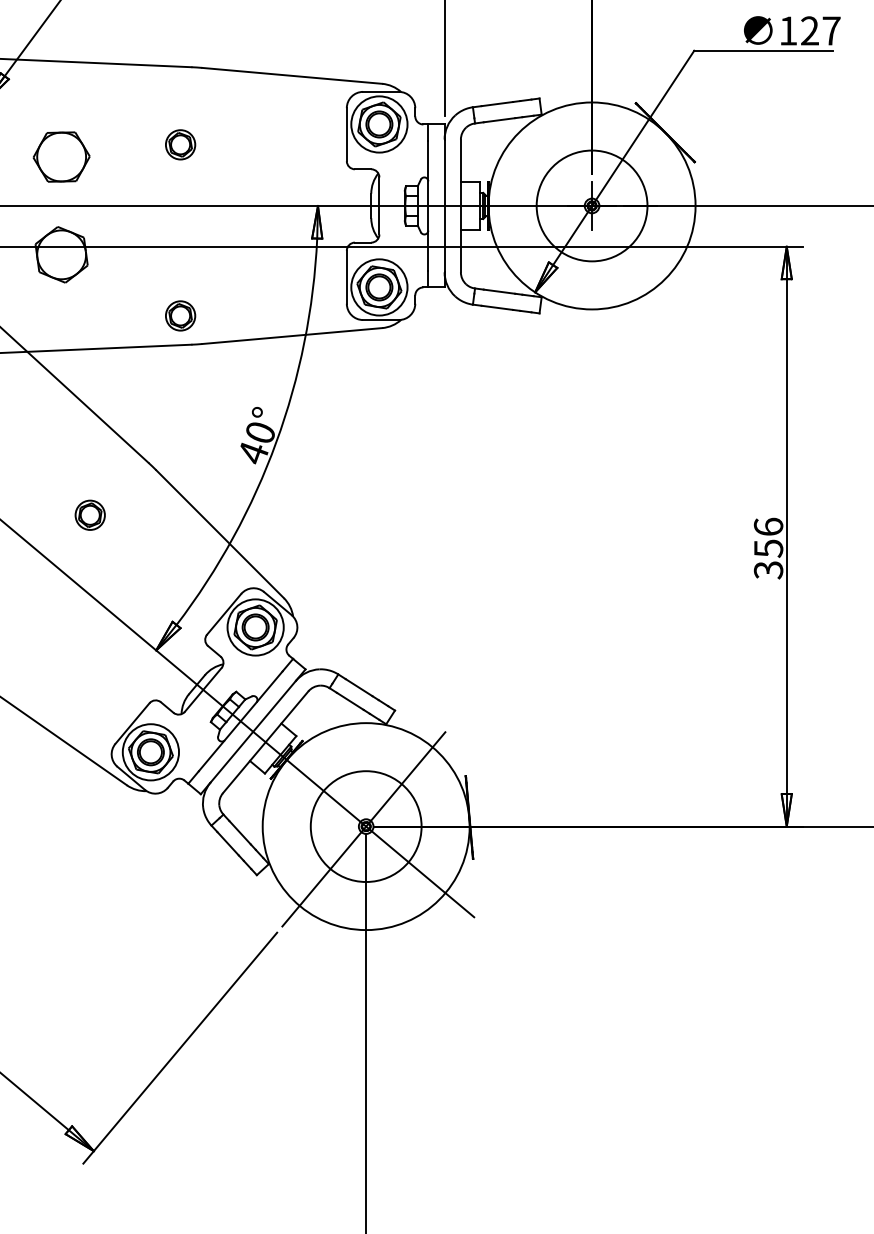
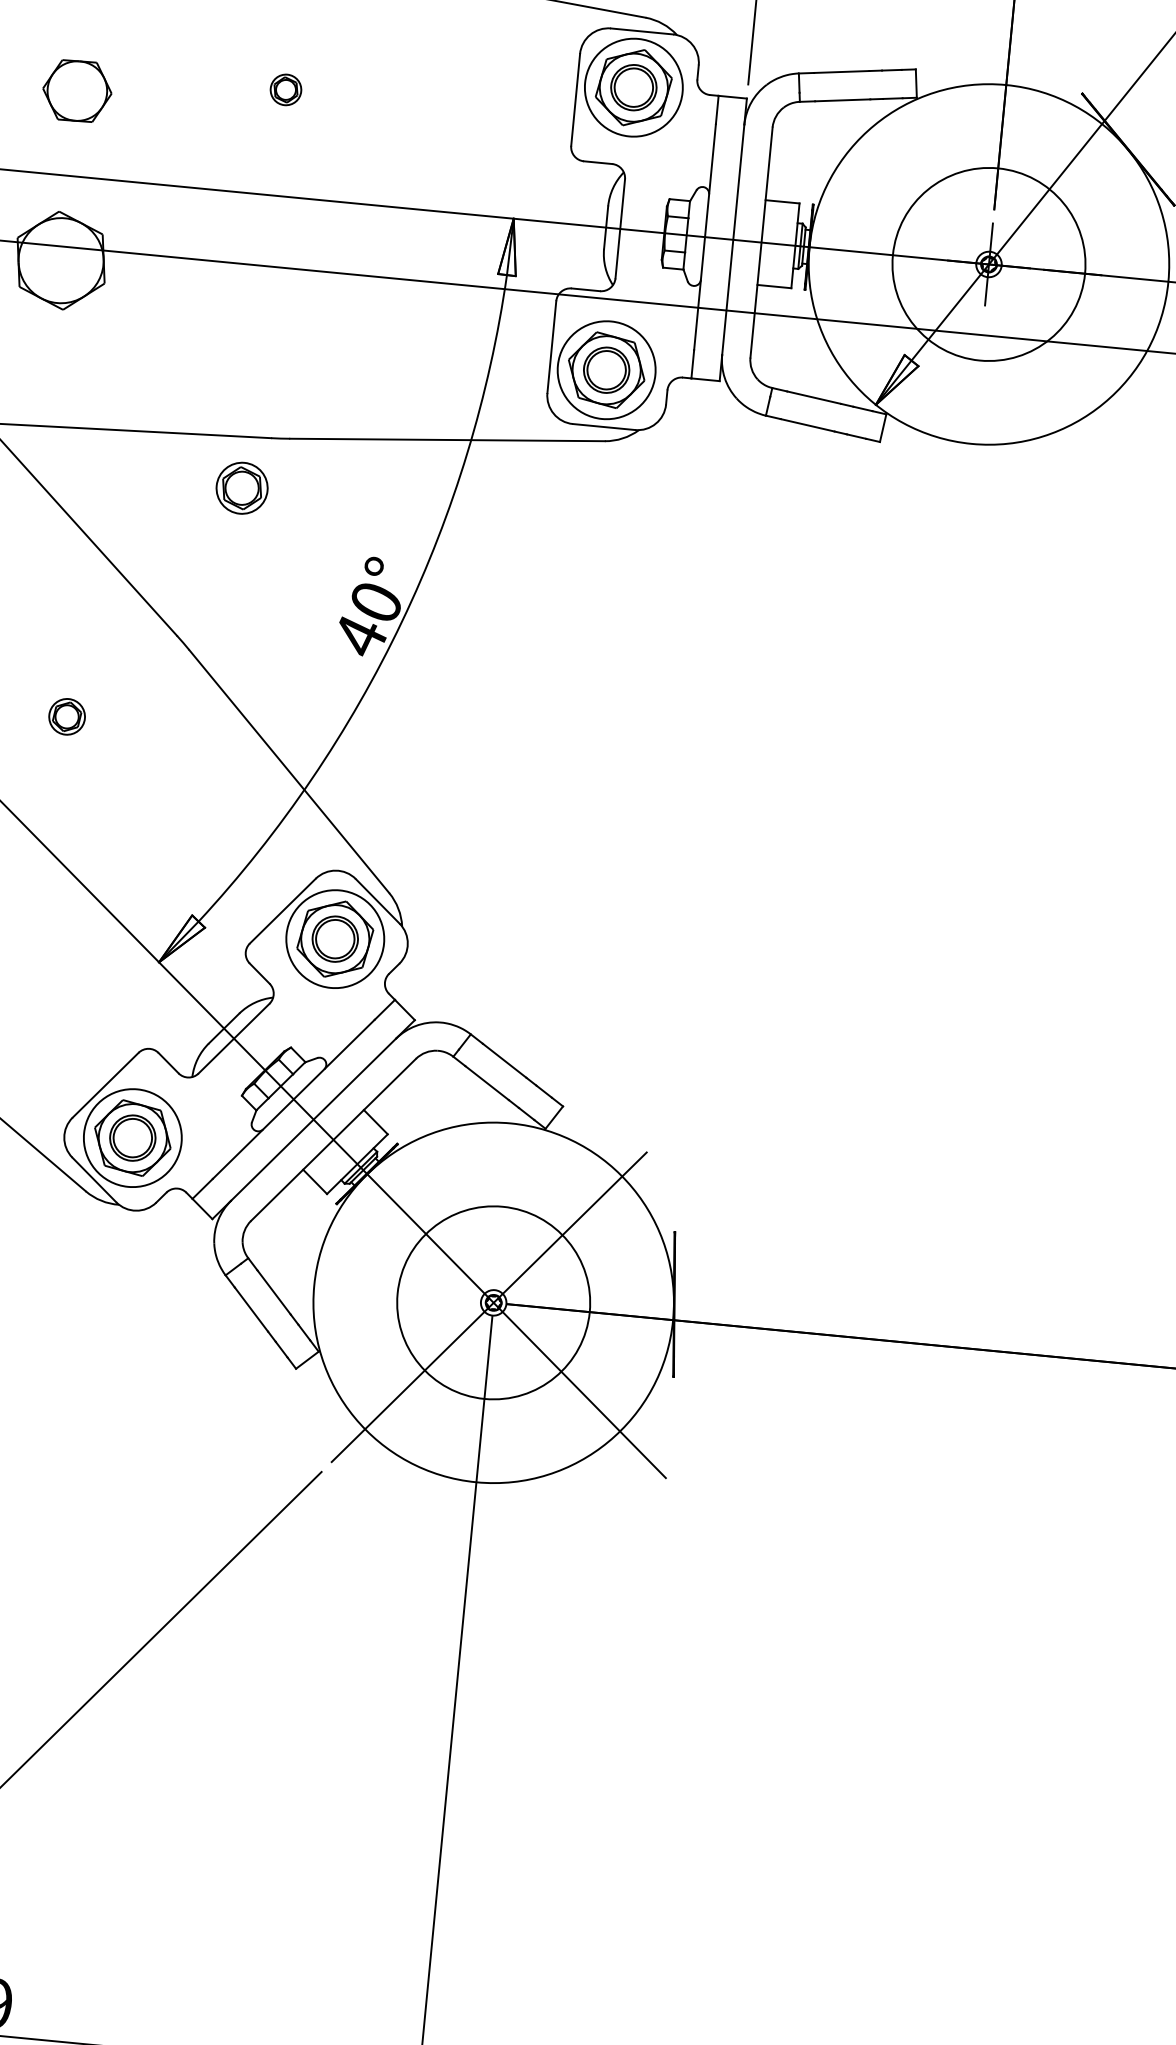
part: (180, 144) -> (285, 89), size x0.6
part: (61, 156) -> (77, 90), size x0.7
part: (180, 315) -> (242, 487), moved
part: (89, 514) -> (66, 715), size x0.7

